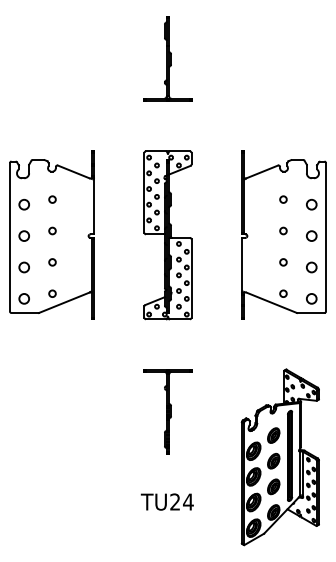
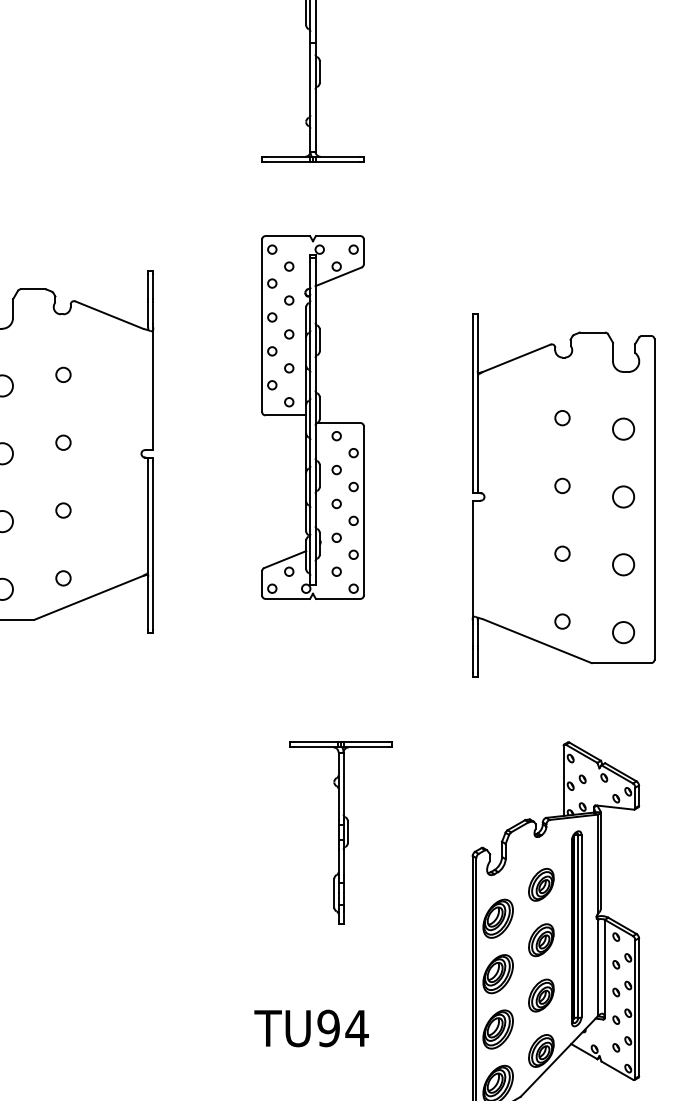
part: (283, 234) -> (562, 493), moved
part: (167, 235) -> (311, 417), moved
part: (167, 411) -> (340, 832), moved
text: (175, 501) -> (329, 1027), TU24 -> TU94

